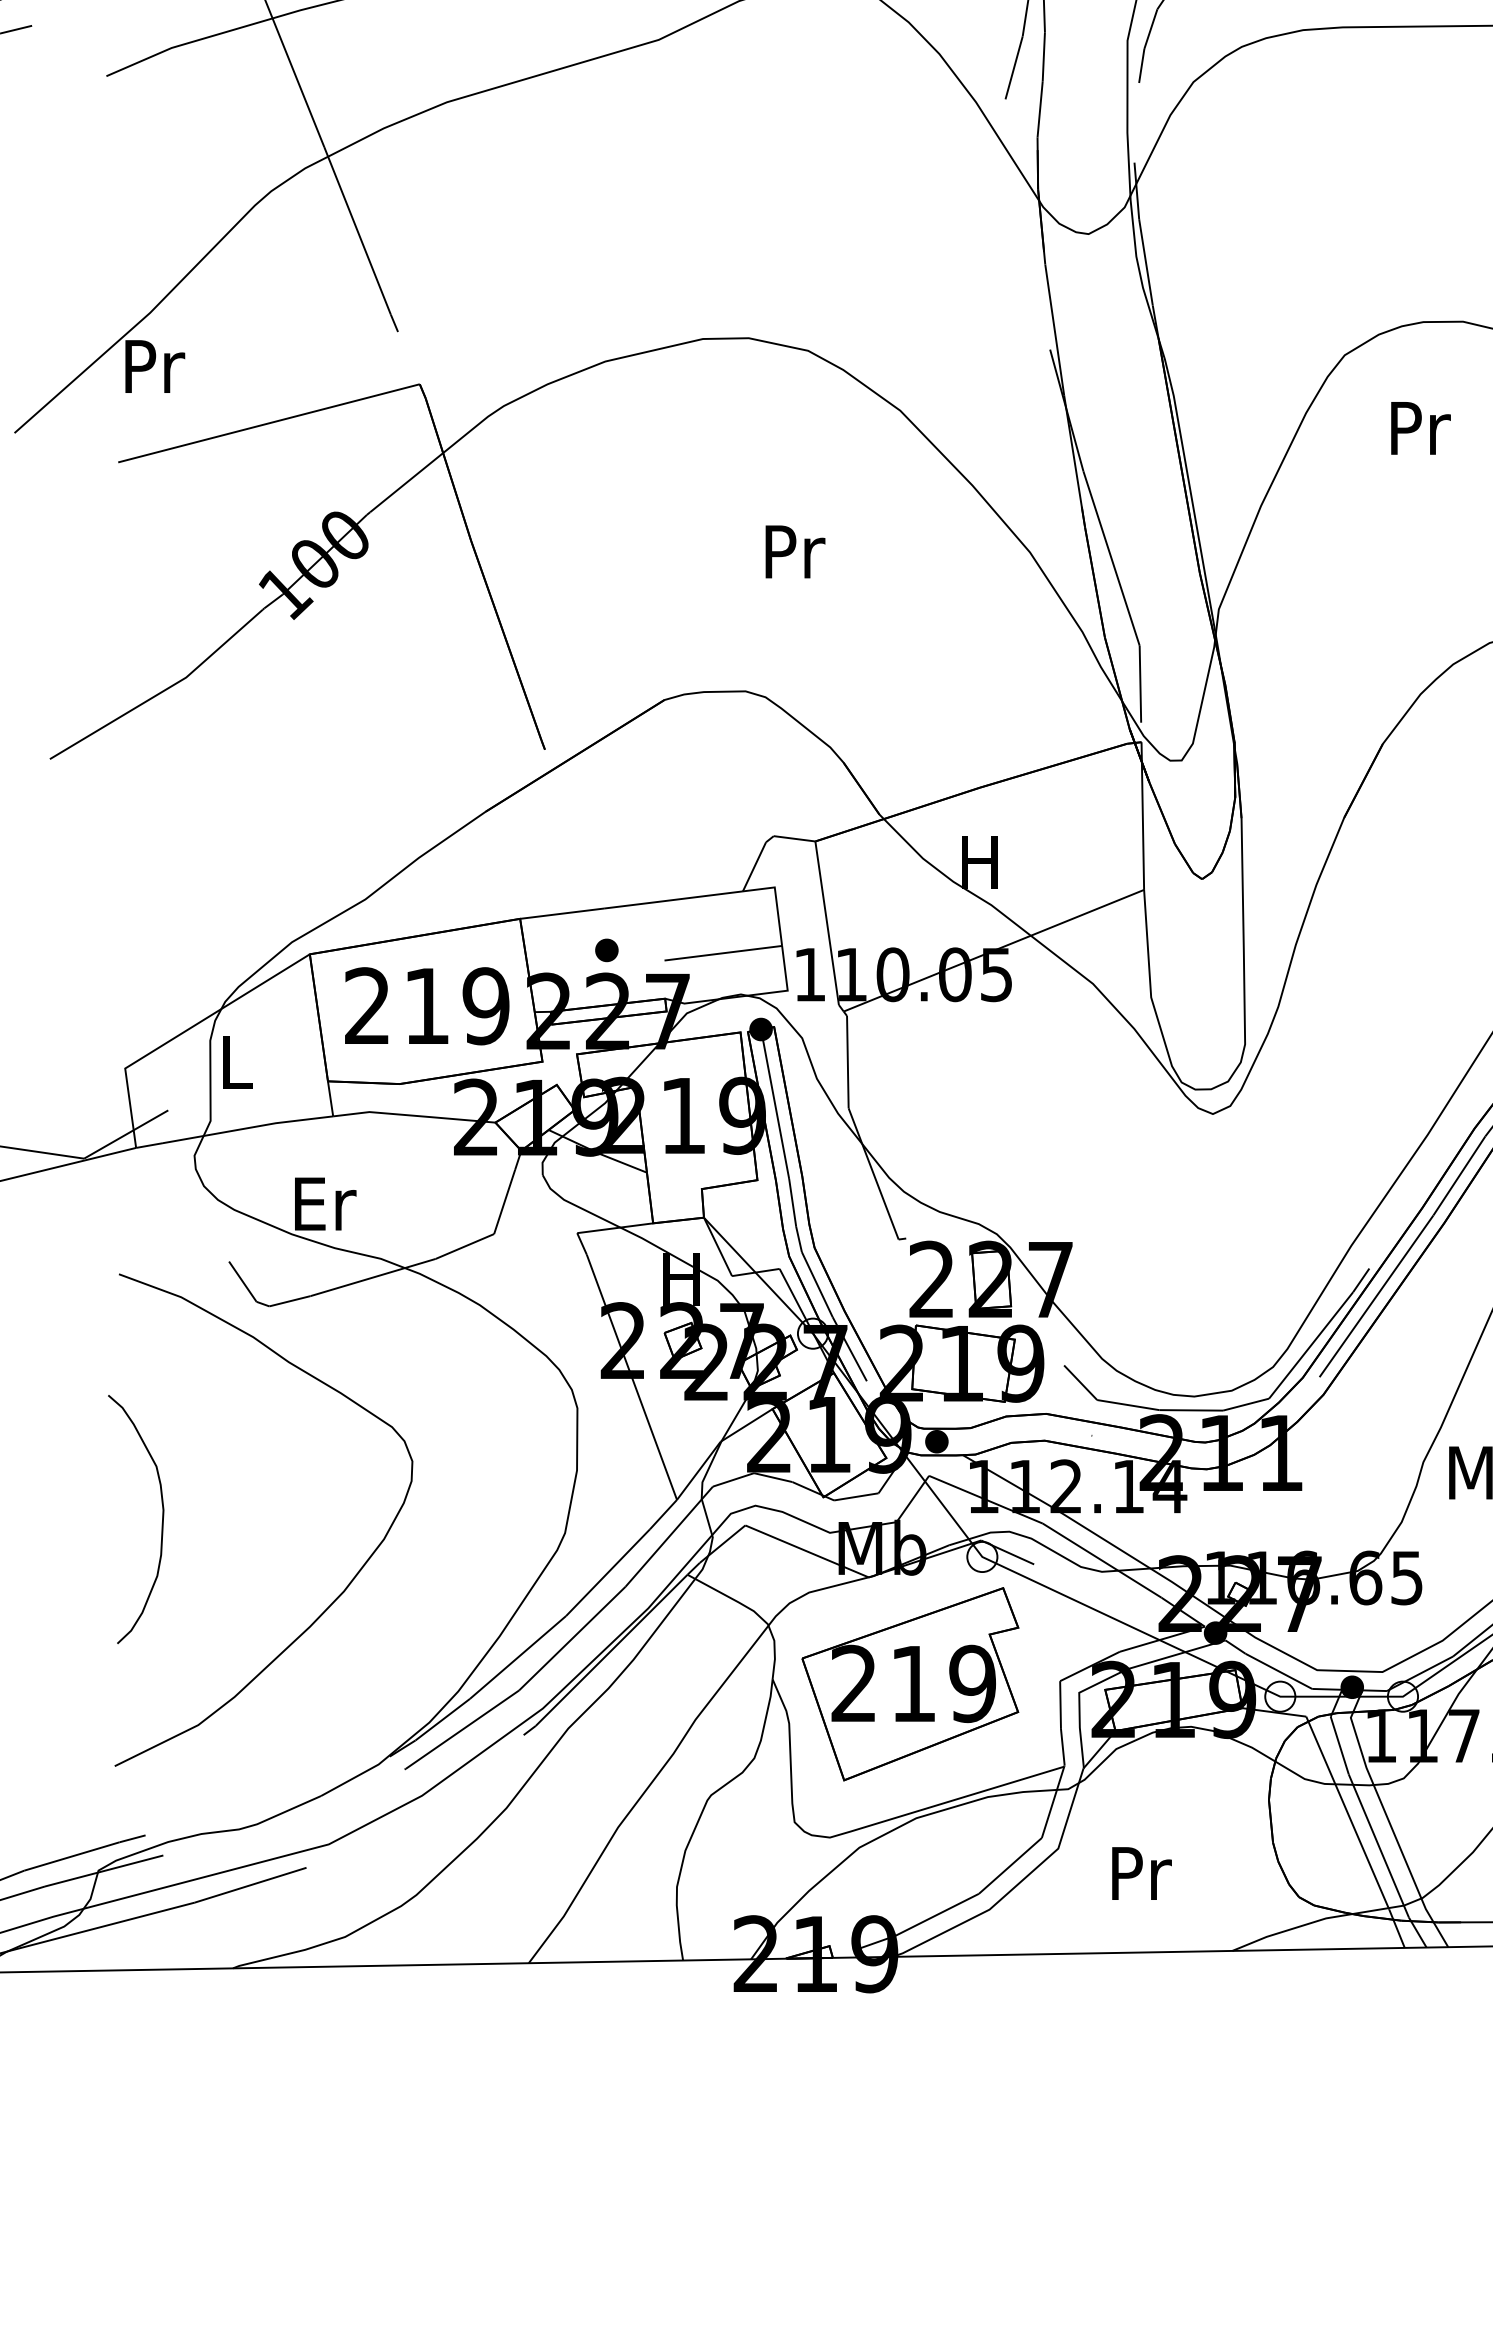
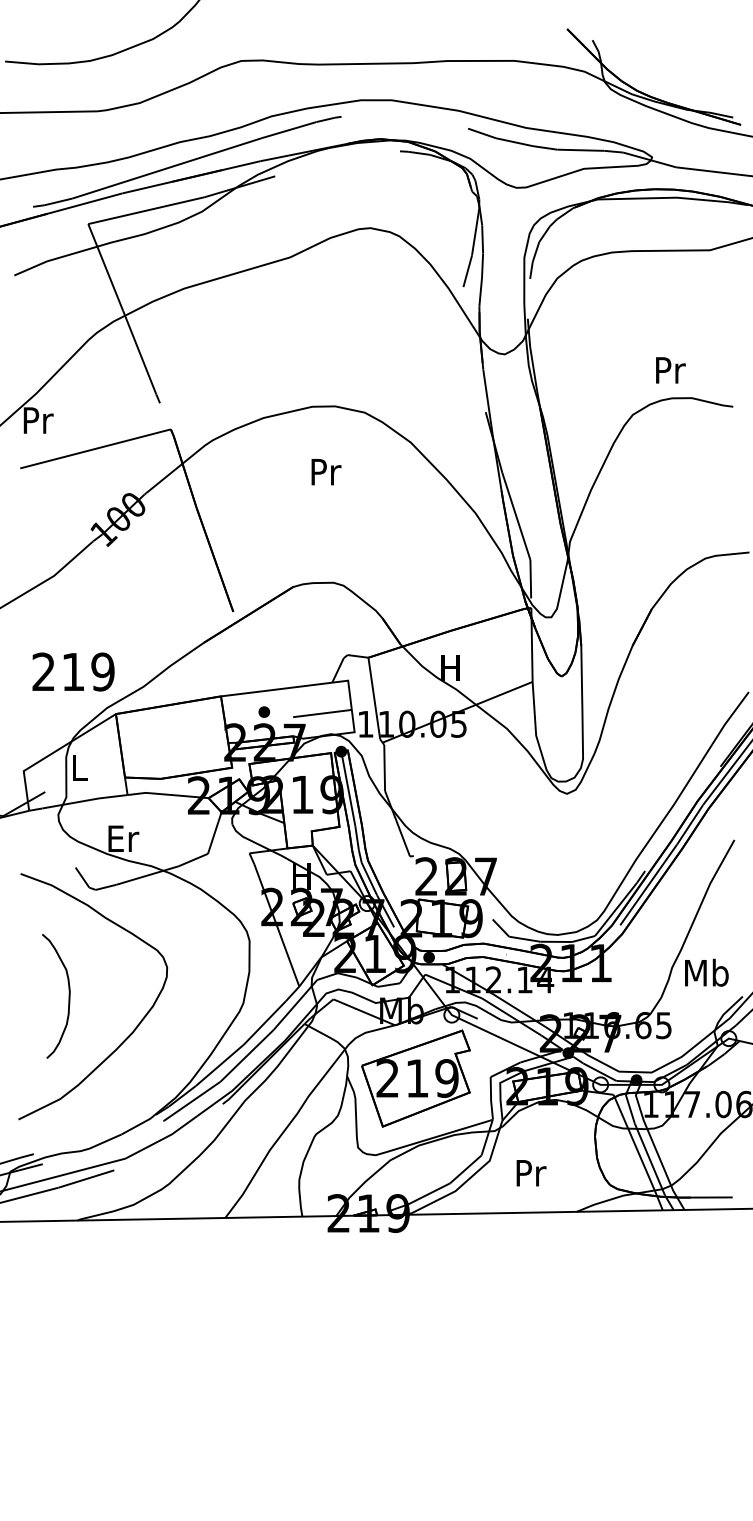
text: (1420, 428) -> (670, 370), moved
text: (795, 552) -> (326, 472), moved
text: (427, 1005) -> (73, 671), moved
curve: (160, 1519) -> (68, 996), moved

